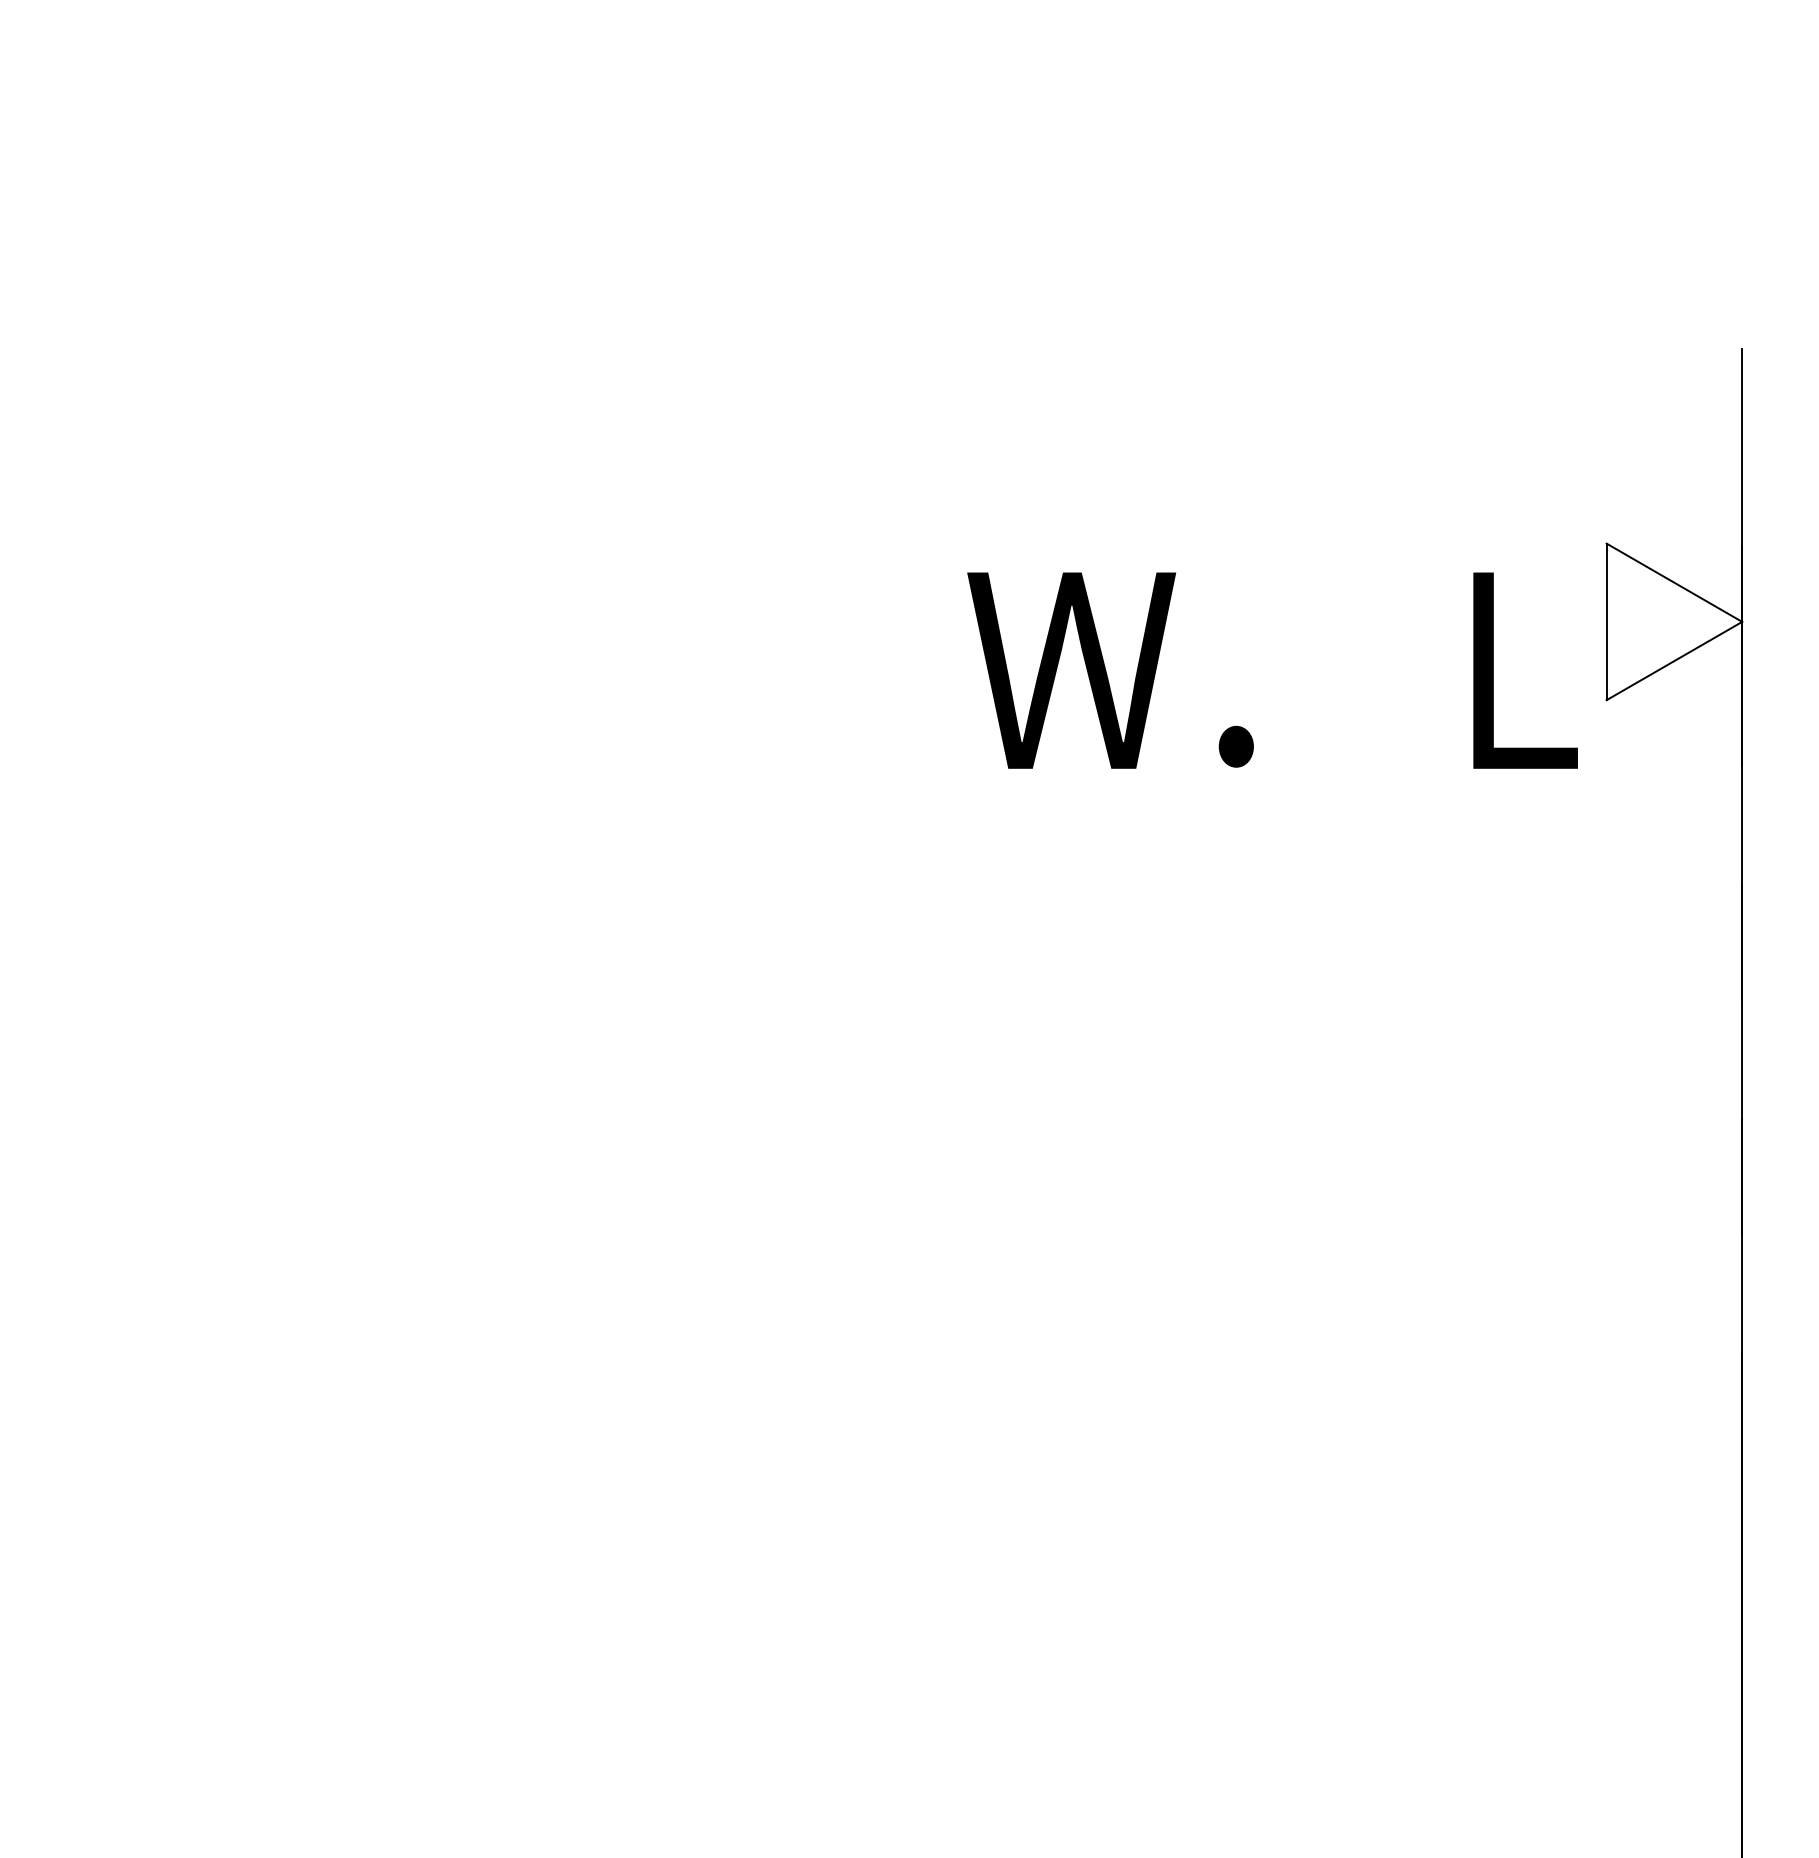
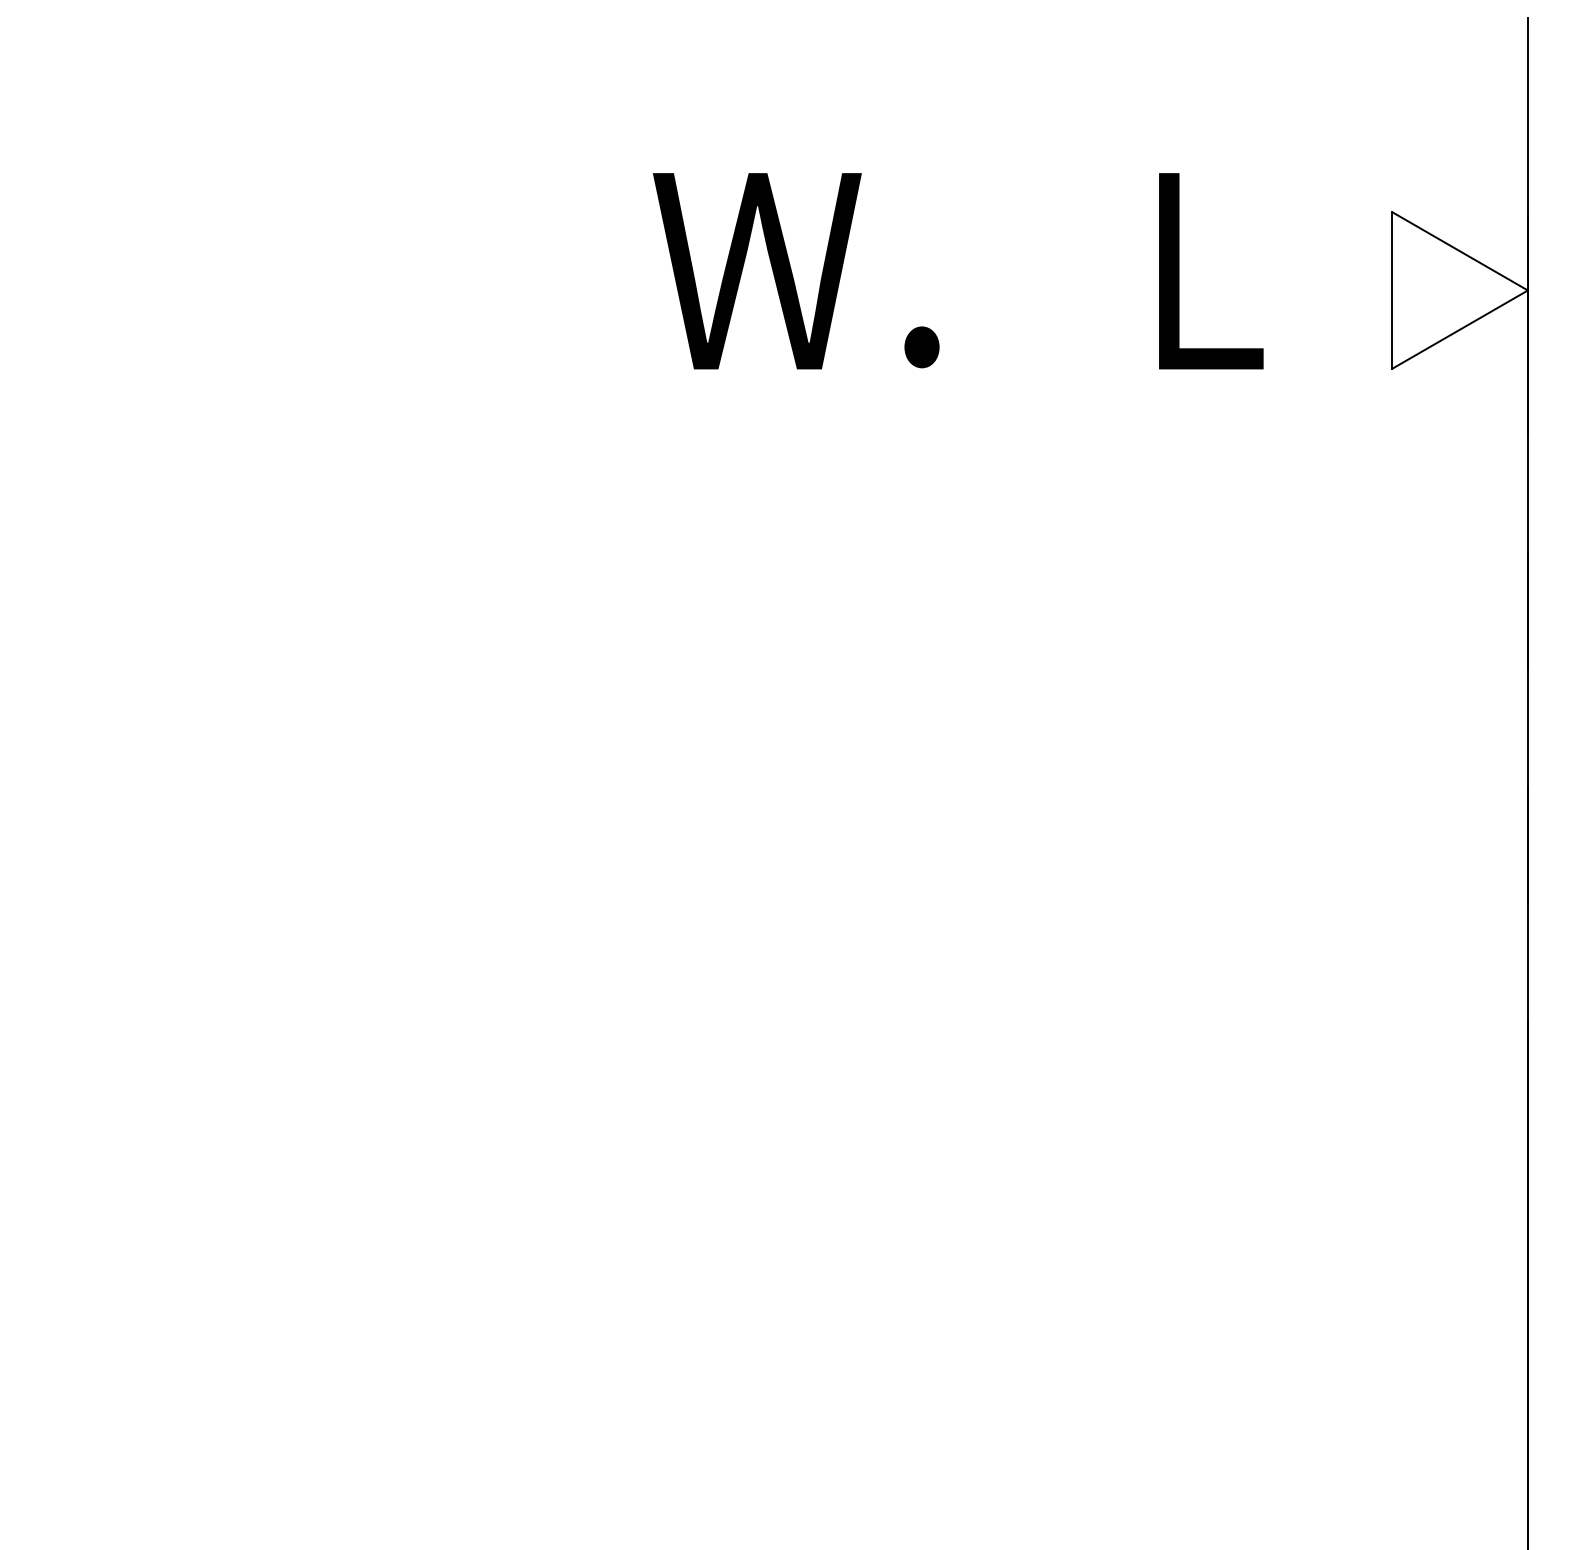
text: (1272, 670) -> (958, 271), moved

